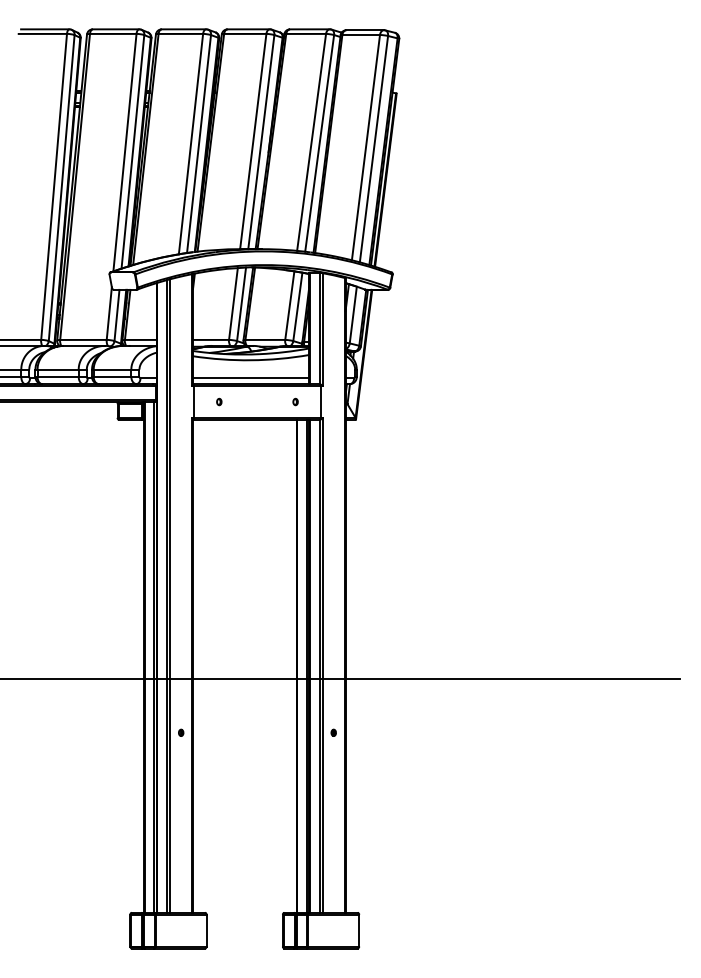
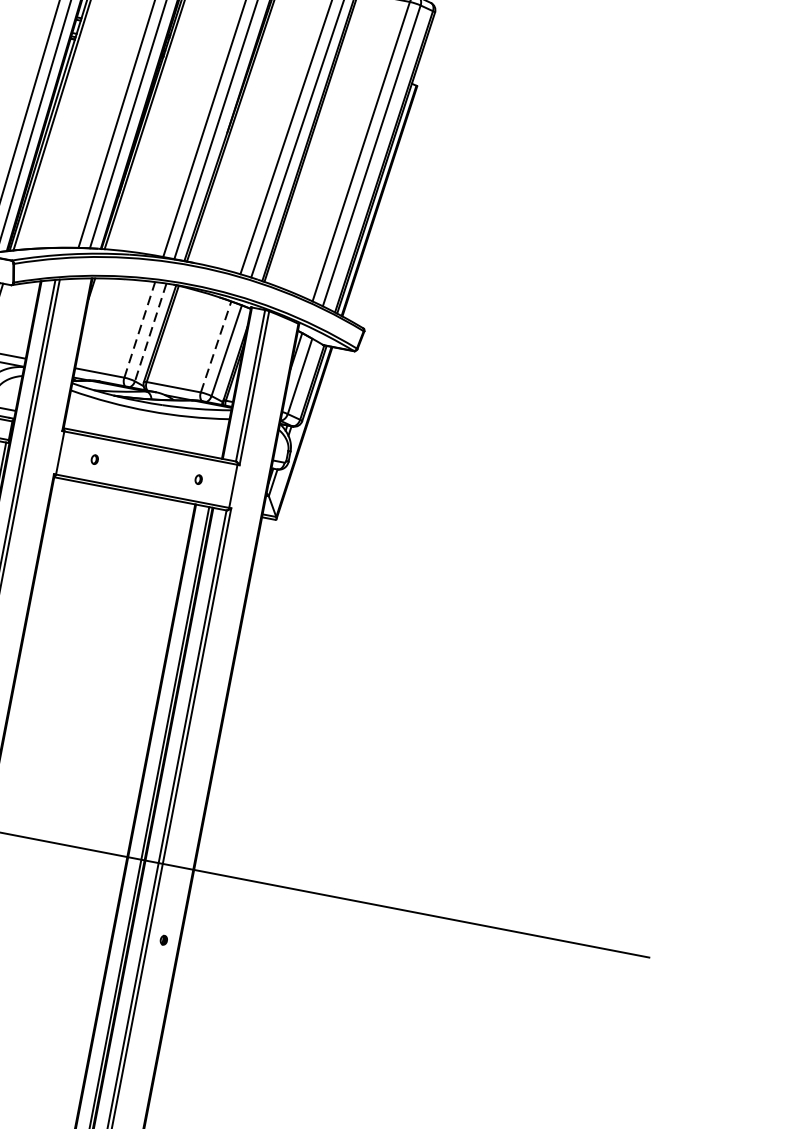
line: (233, 303) -> (139, 329), solid -> dashed
line: (241, 304) -> (150, 332), solid -> dashed
line: (289, 305) -> (215, 346), solid -> dashed
line: (251, 378) -> (144, 436), removed

